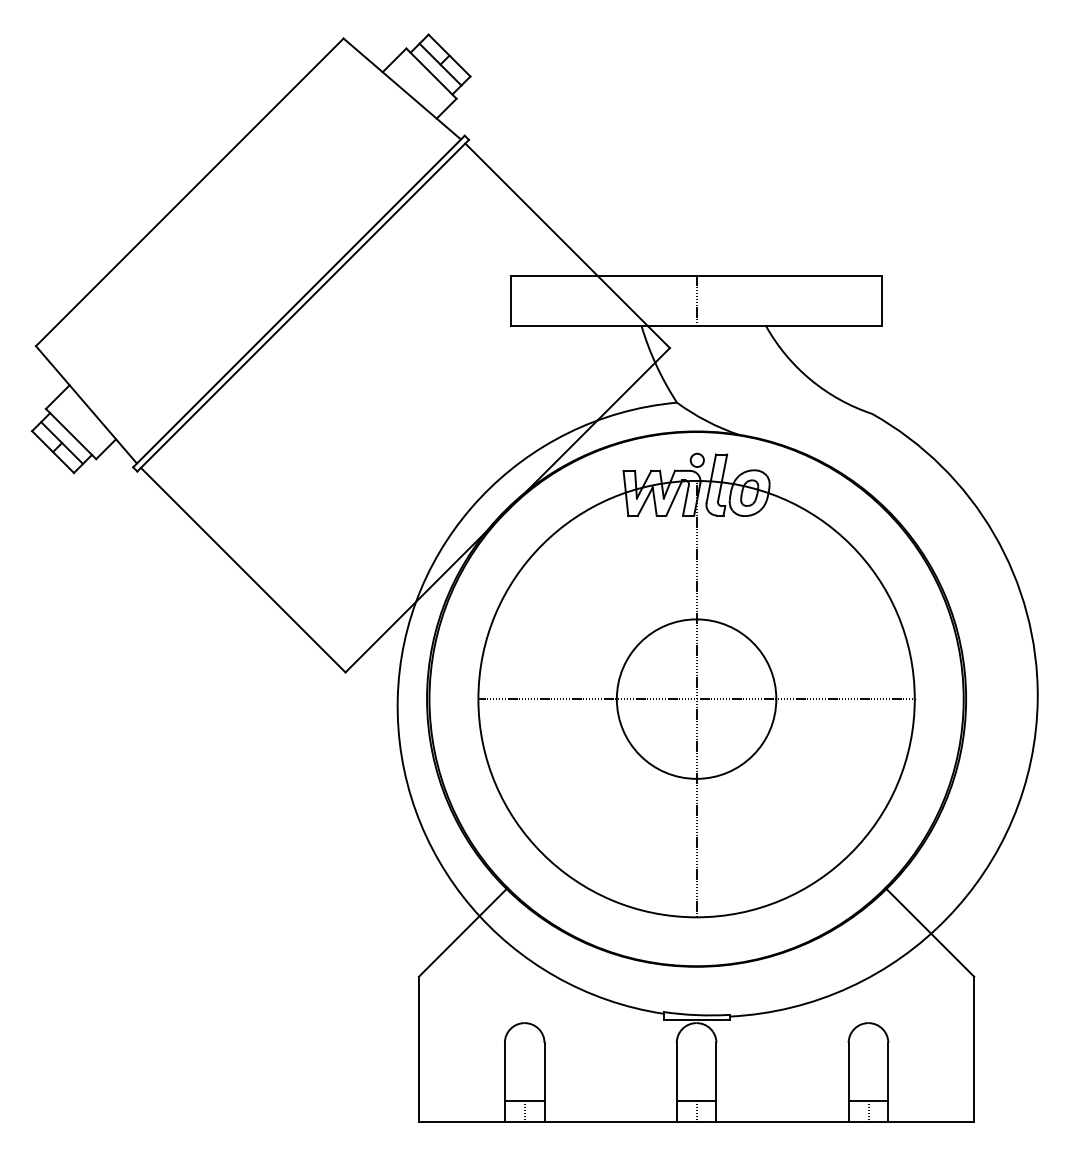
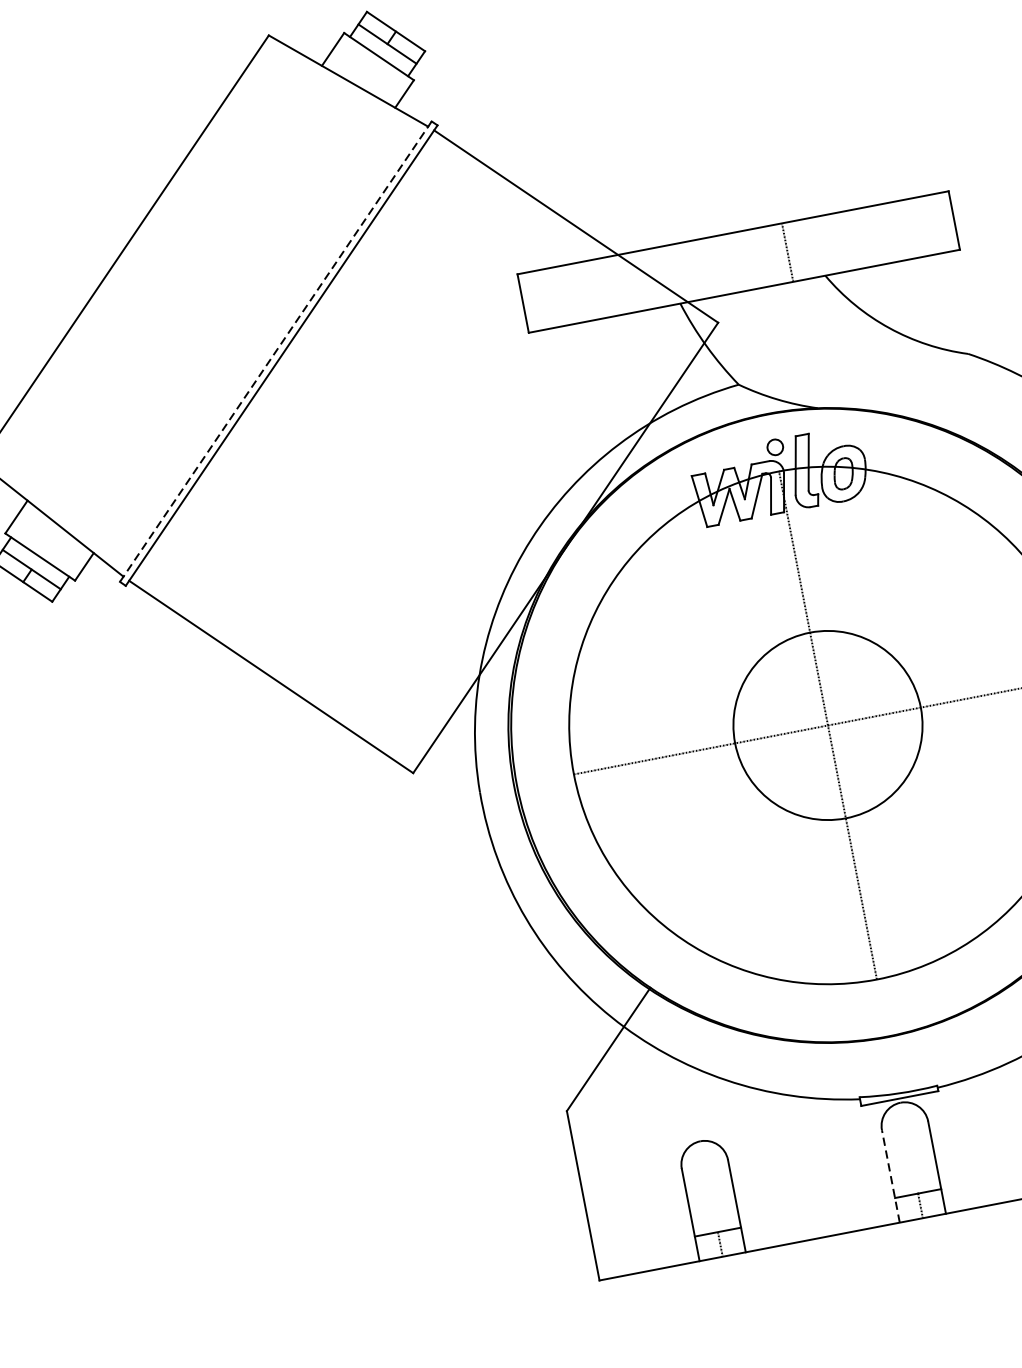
line: (298, 301) -> (275, 351), solid -> dashed
line: (696, 301) -> (787, 253), moved
line: (676, 1082) -> (890, 1176), solid -> dashed

